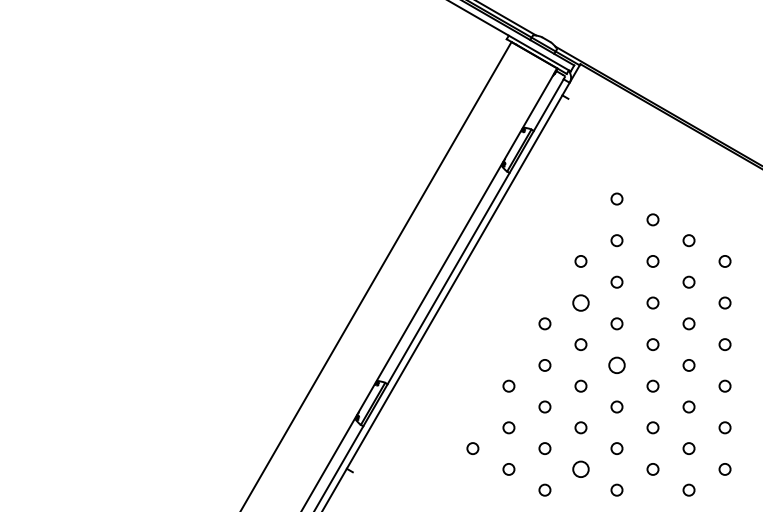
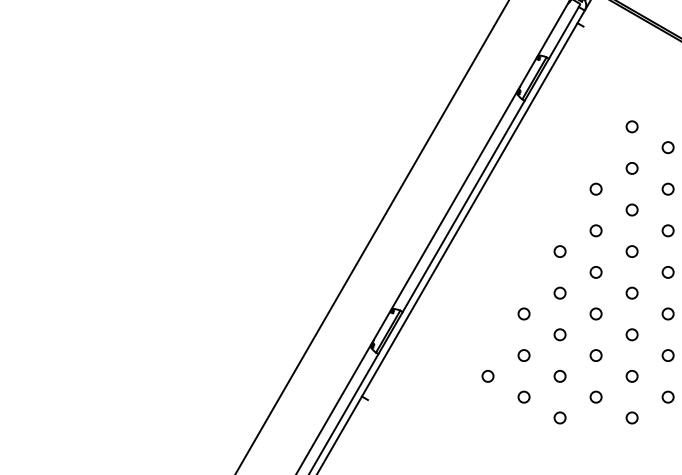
circle: (580, 302) -> (595, 230), size x0.71
circle: (616, 365) -> (631, 293), size x0.71
circle: (580, 469) -> (595, 397), size x0.71

